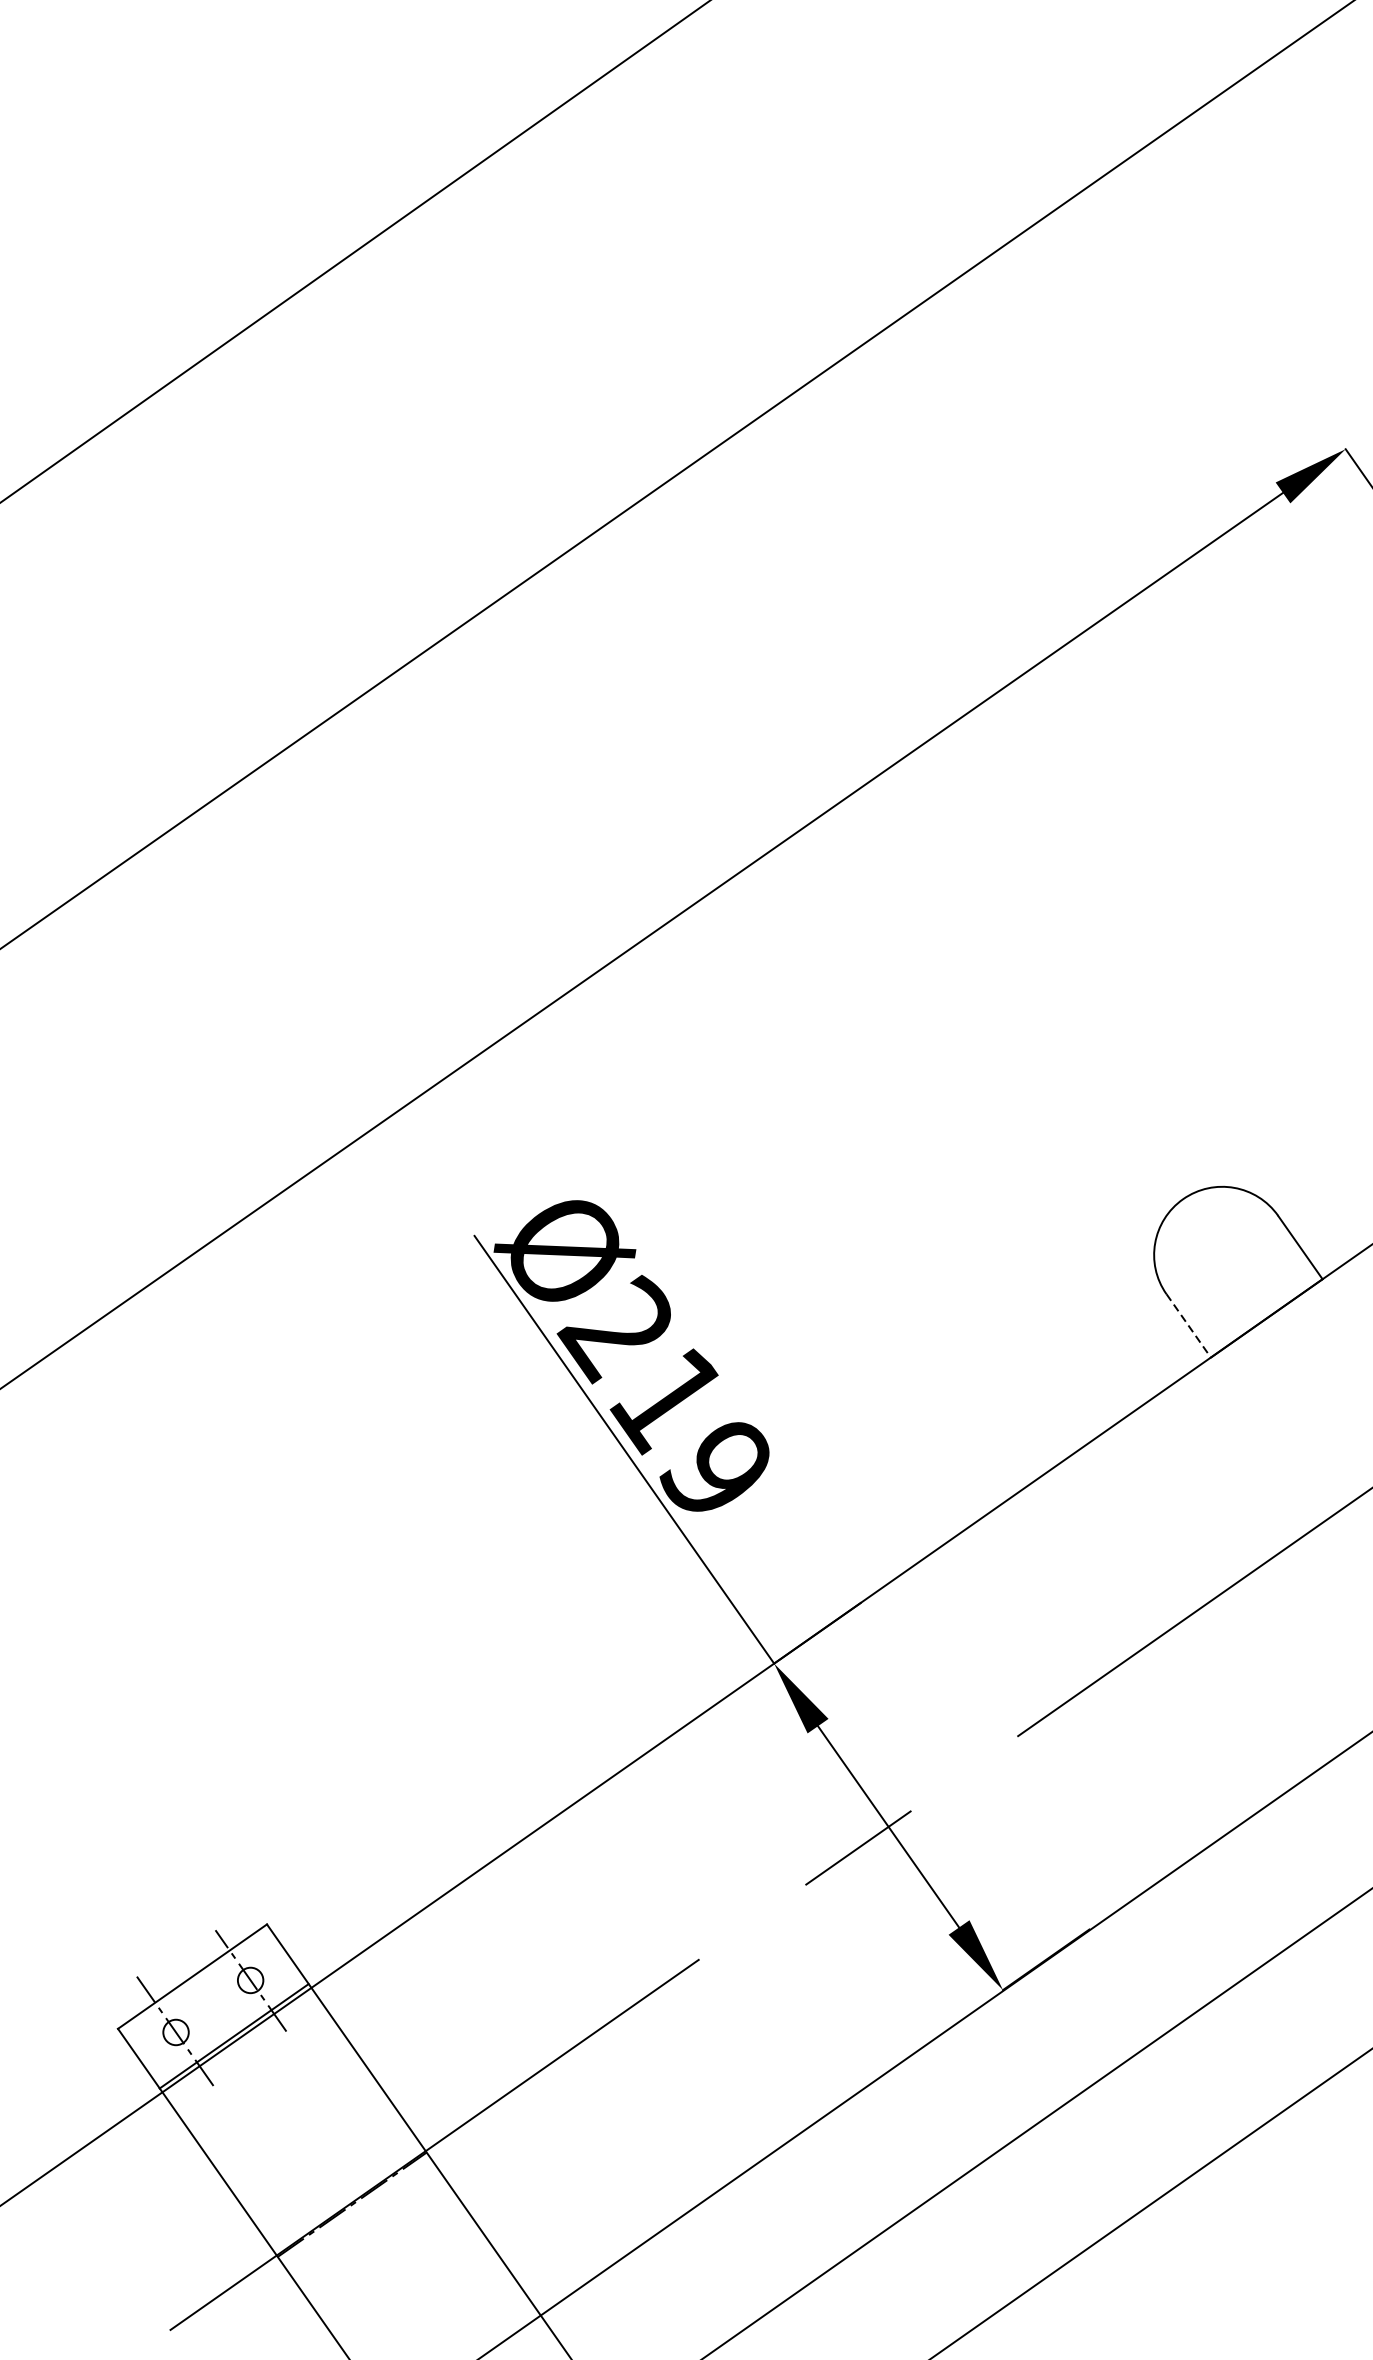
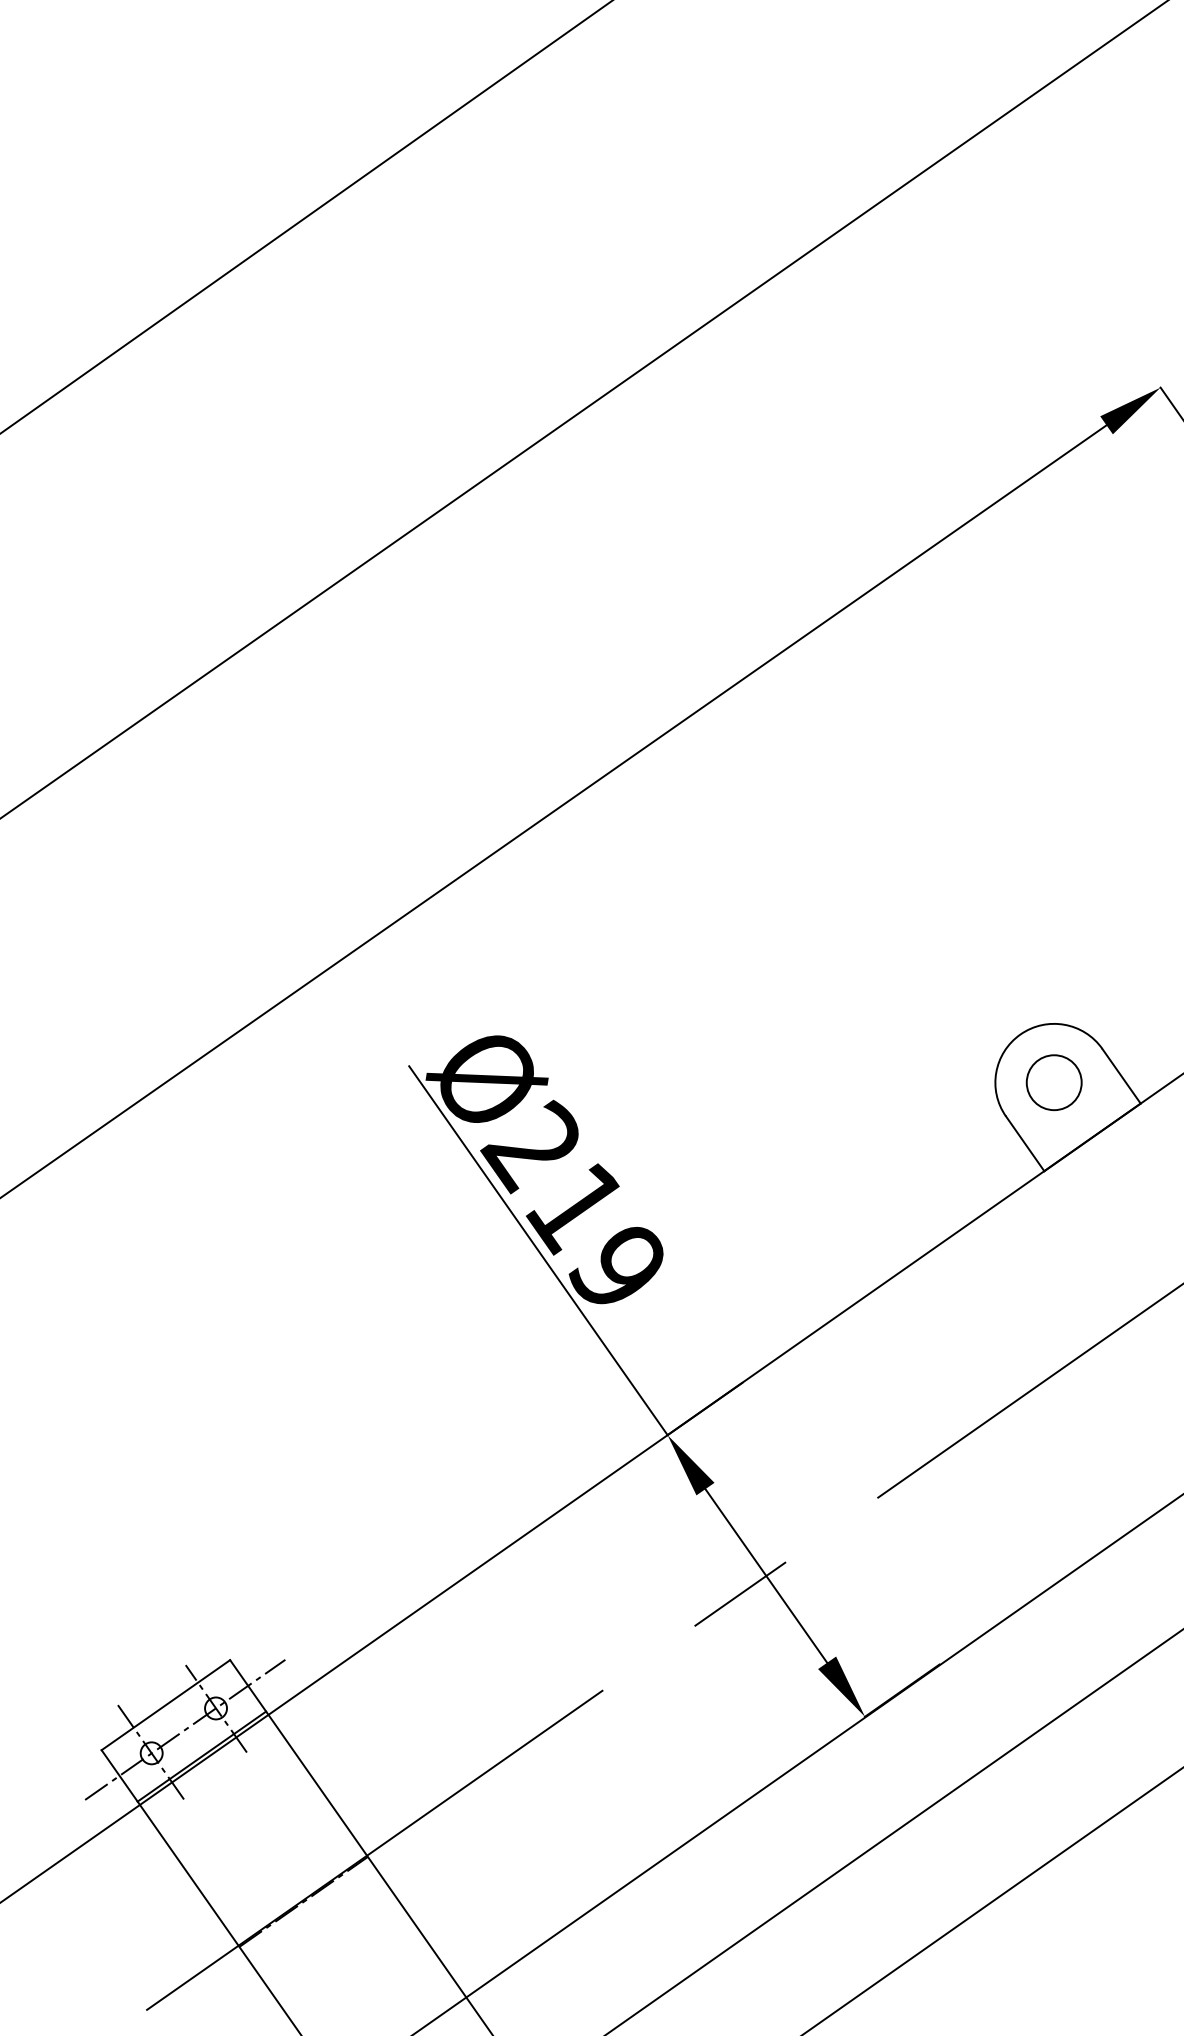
circle: (1221, 1254) -> (1053, 1082), added
line: (1189, 1326) -> (1025, 1144), dashed -> solid
line: (215, 2004) -> (185, 1729), added

